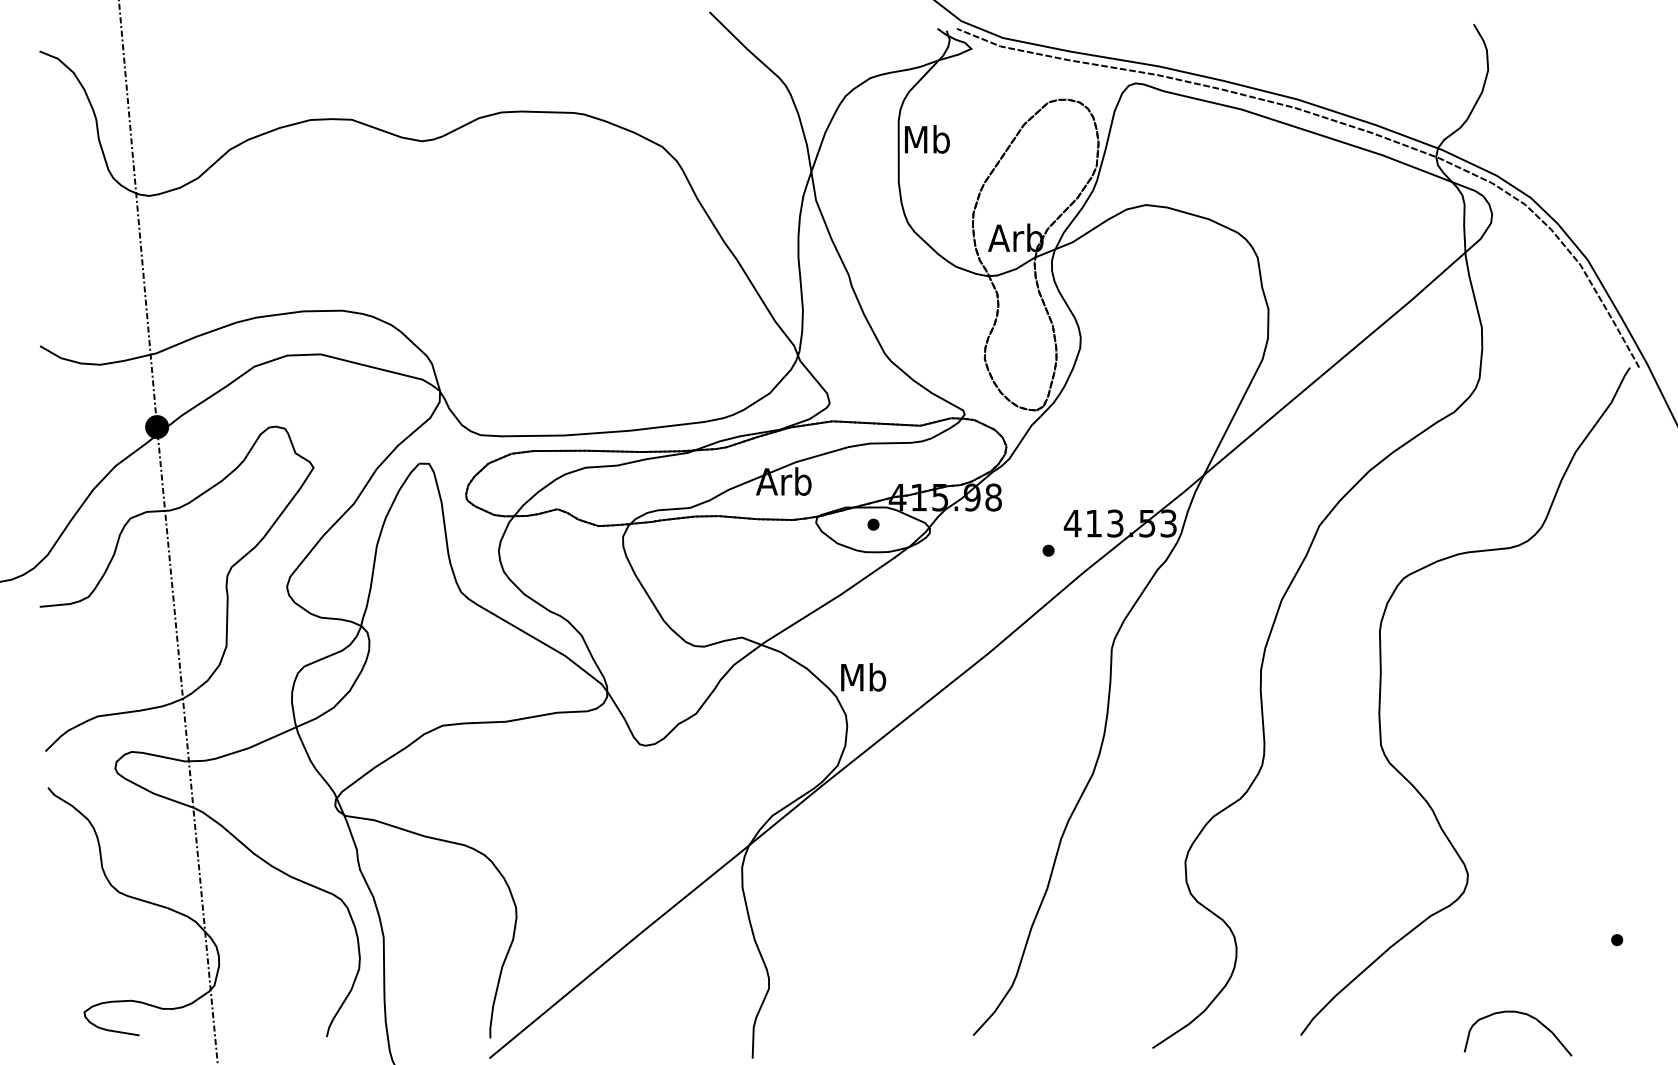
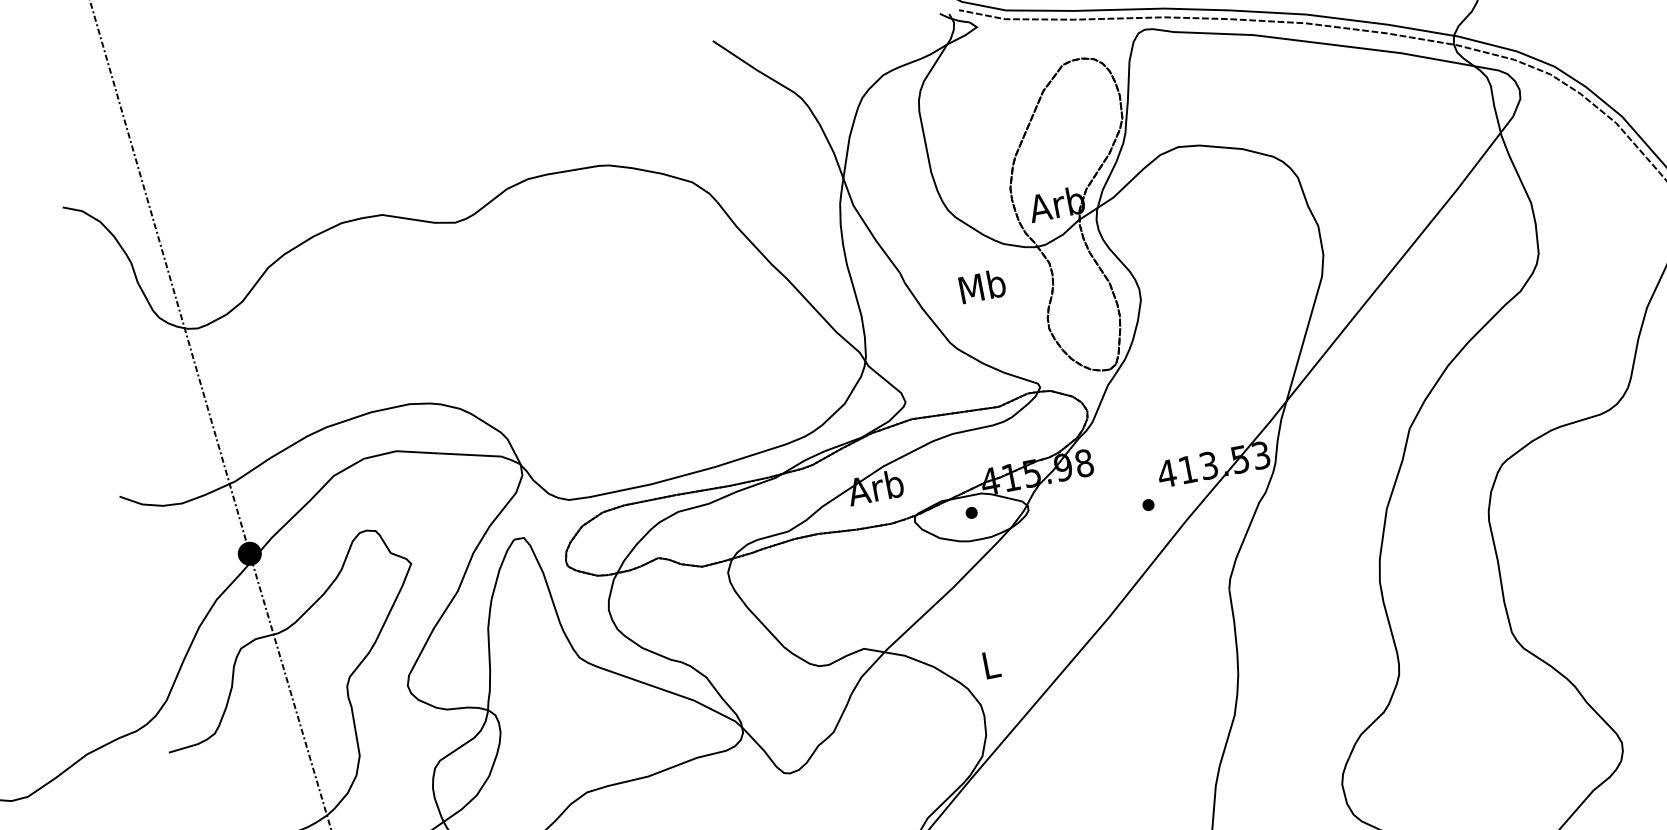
text: (927, 139) -> (982, 286), moved
text: (863, 677) -> (991, 664), Mb -> L

